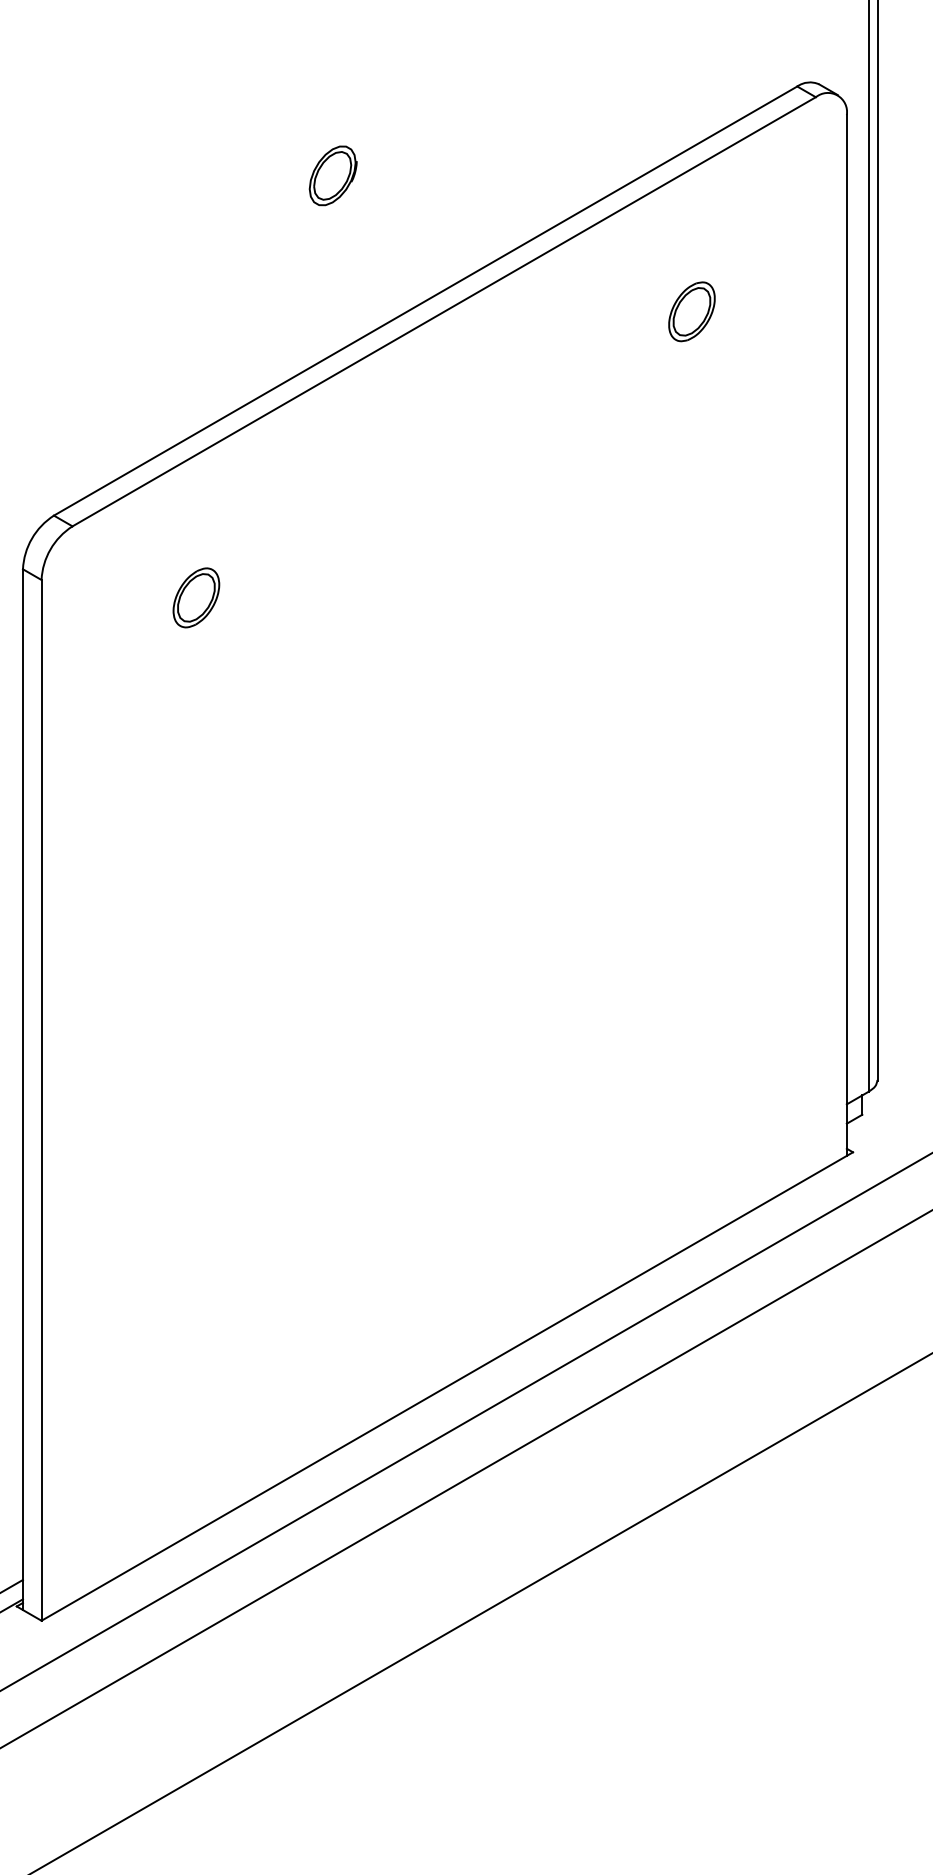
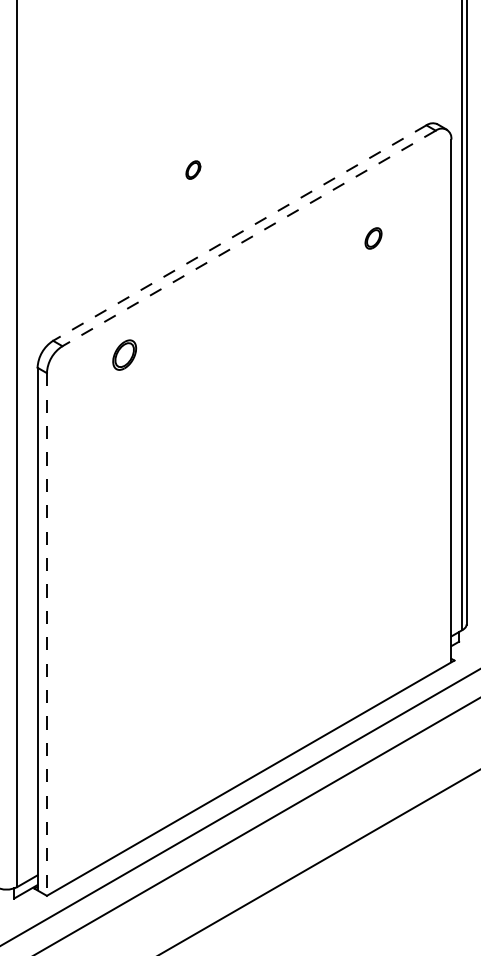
part: (333, 174) -> (193, 169), size x0.6
line: (425, 301) -> (239, 233), solid -> dashed
line: (444, 311) -> (249, 238), solid -> dashed
part: (691, 311) -> (373, 238), size x0.7
part: (196, 596) -> (124, 354), moved
line: (40, 1100) -> (46, 634), solid -> dashed

